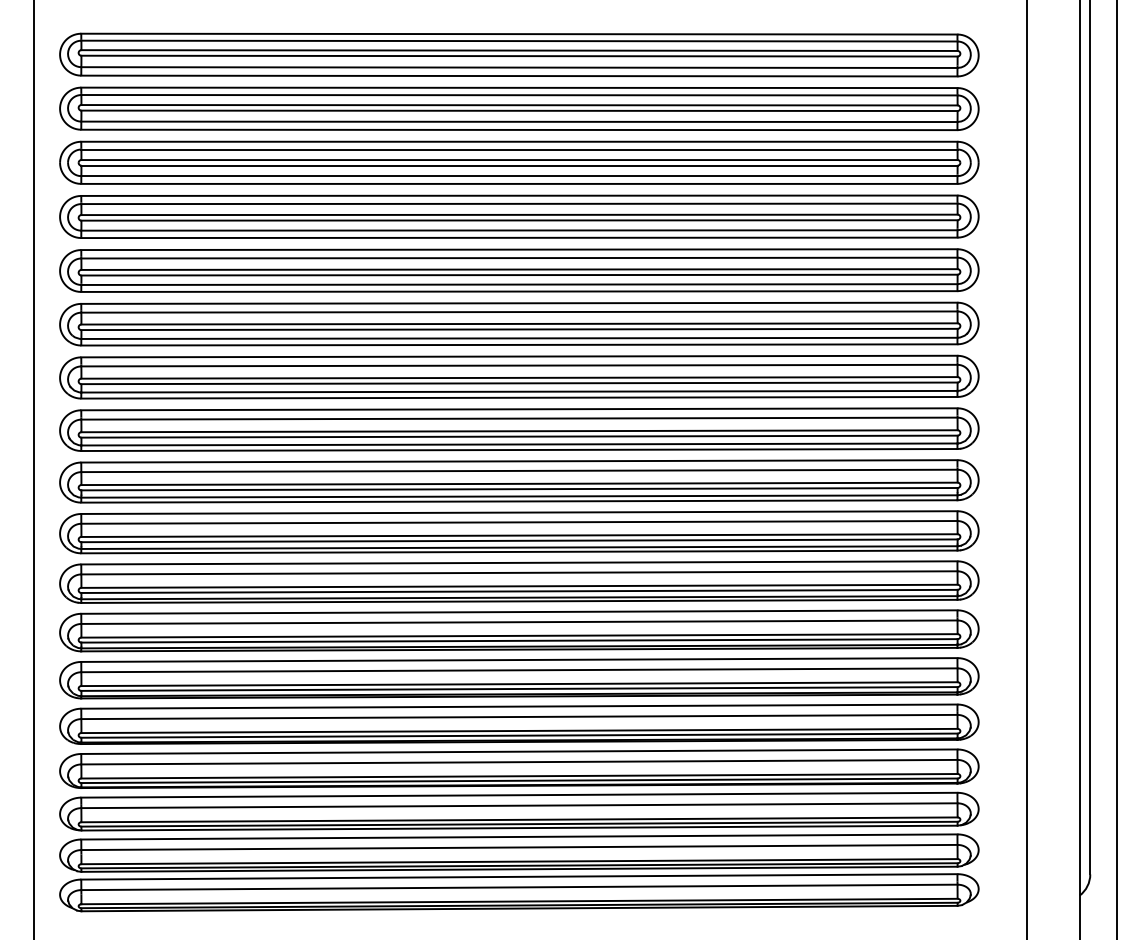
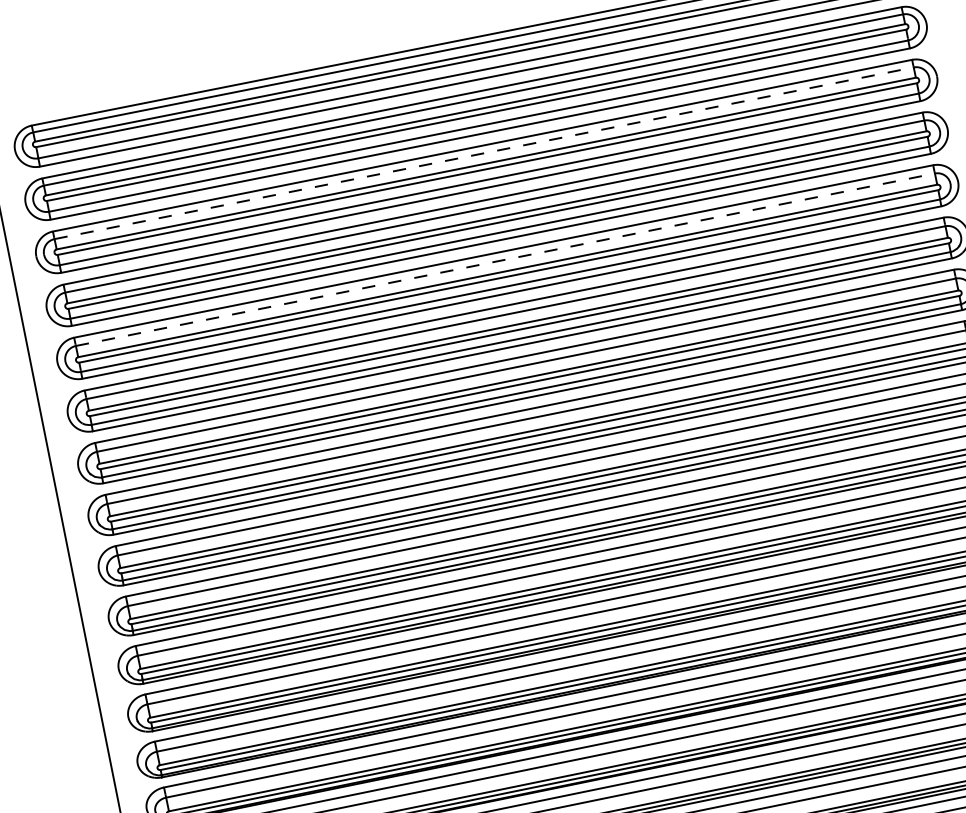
line: (519, 149) -> (484, 153), solid -> dashed
line: (519, 258) -> (505, 260), solid -> dashed

